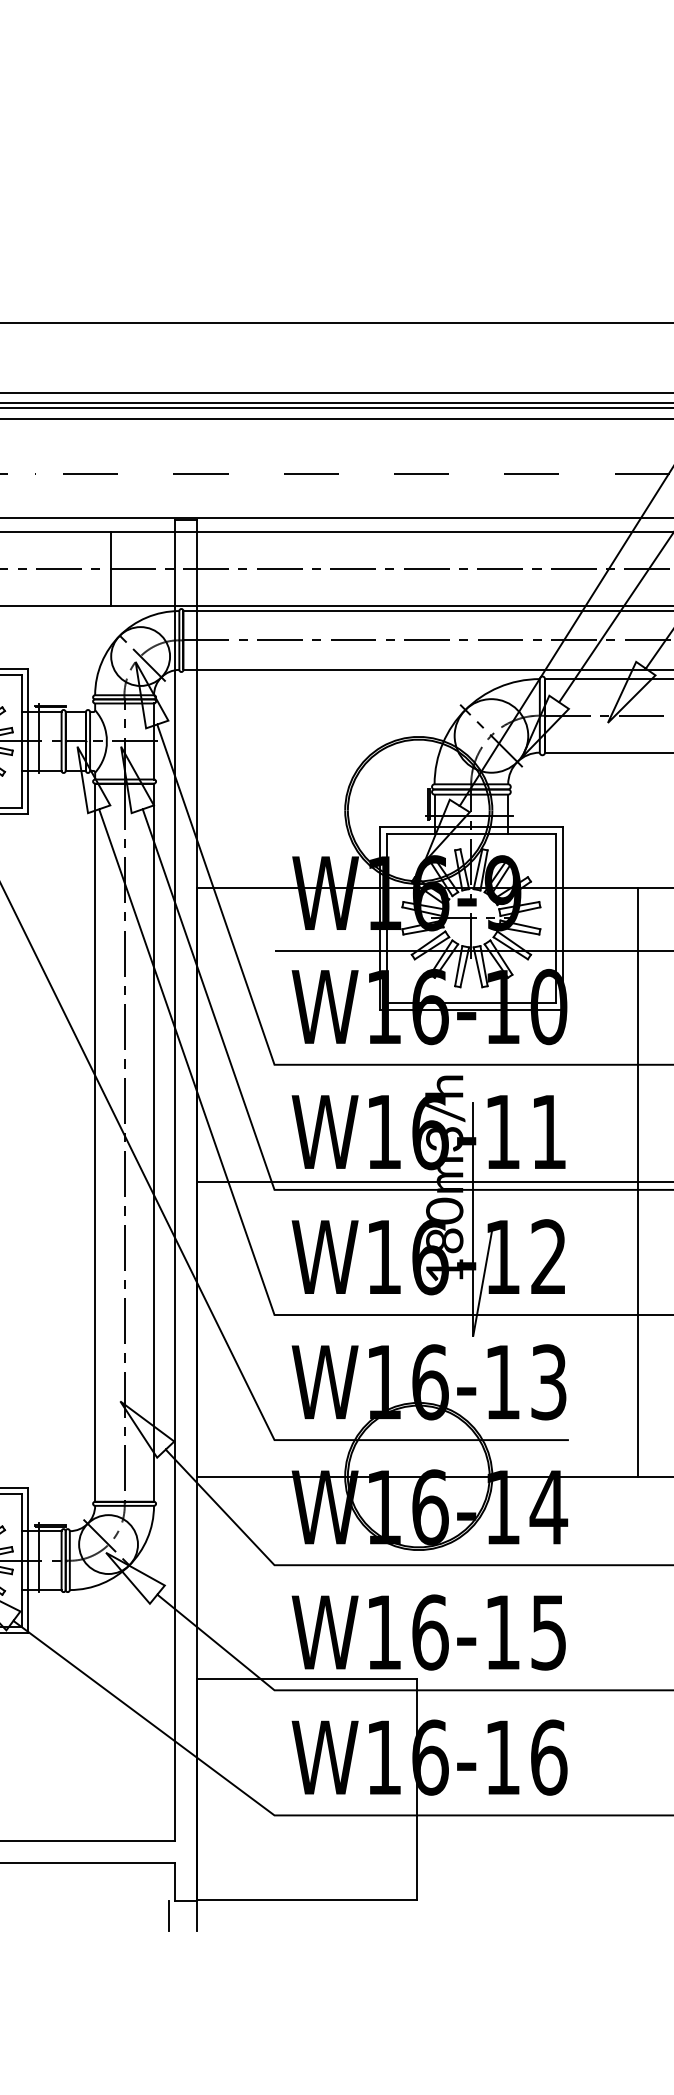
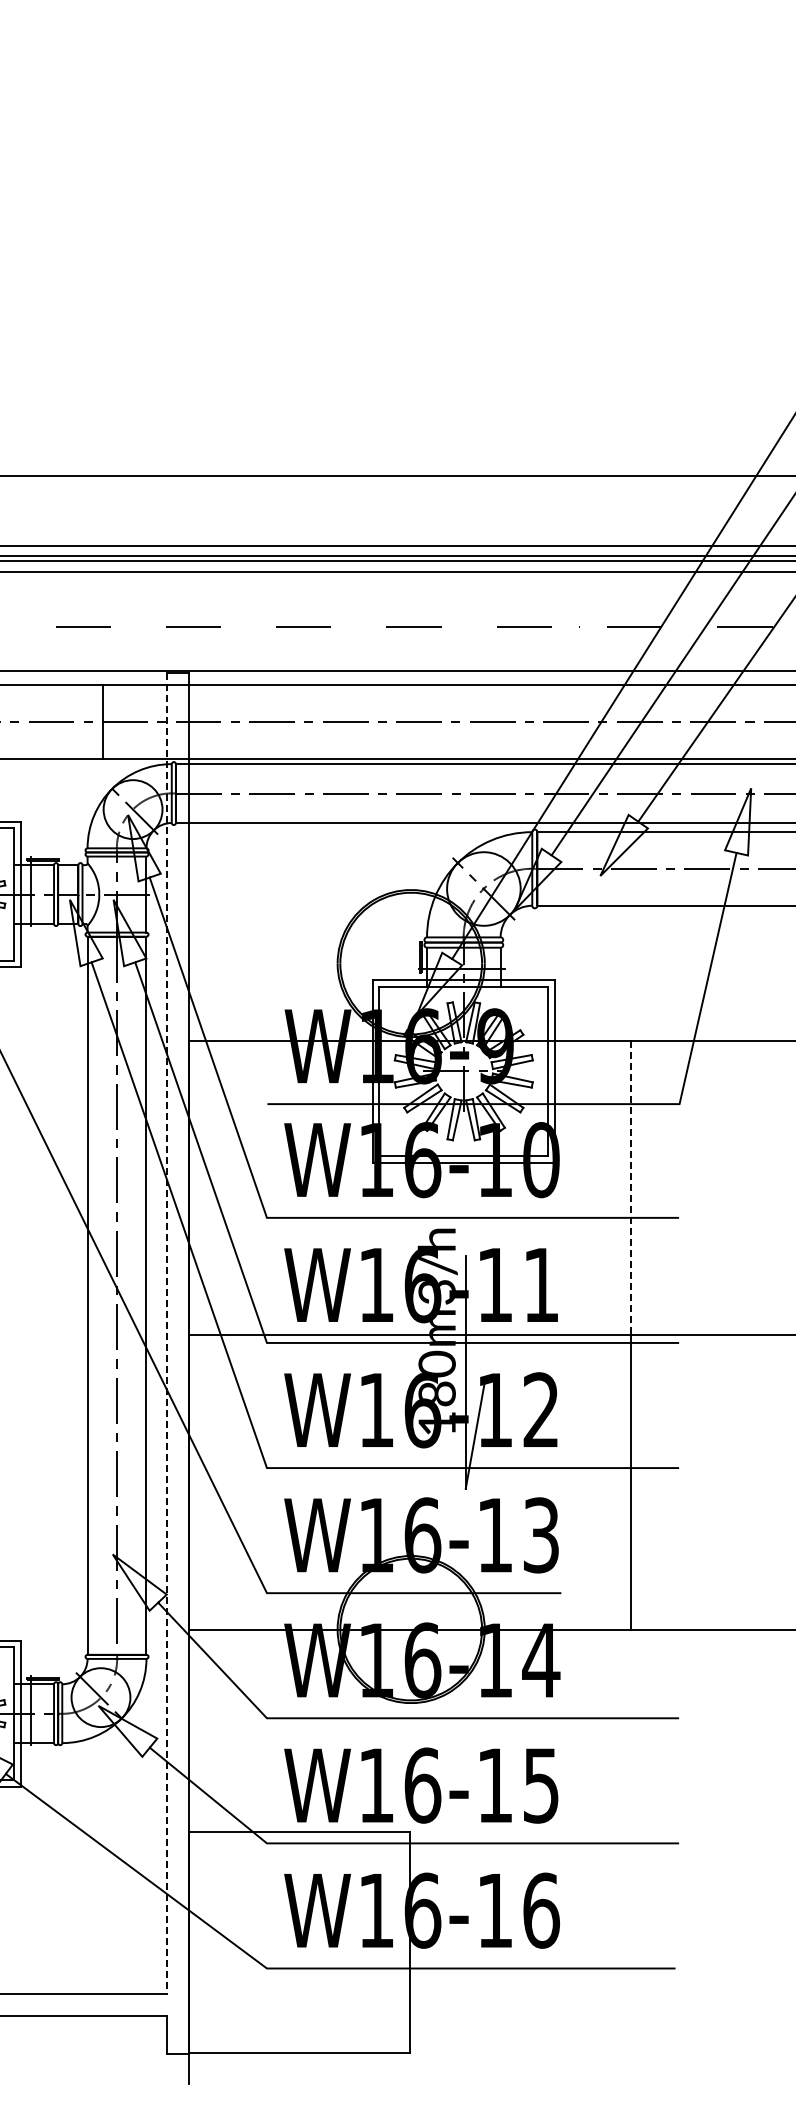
line: (638, 1035) -> (630, 1188), solid -> dashed
line: (174, 1180) -> (166, 1333), solid -> dashed
line: (169, 1915) -> (161, 2068), removed

